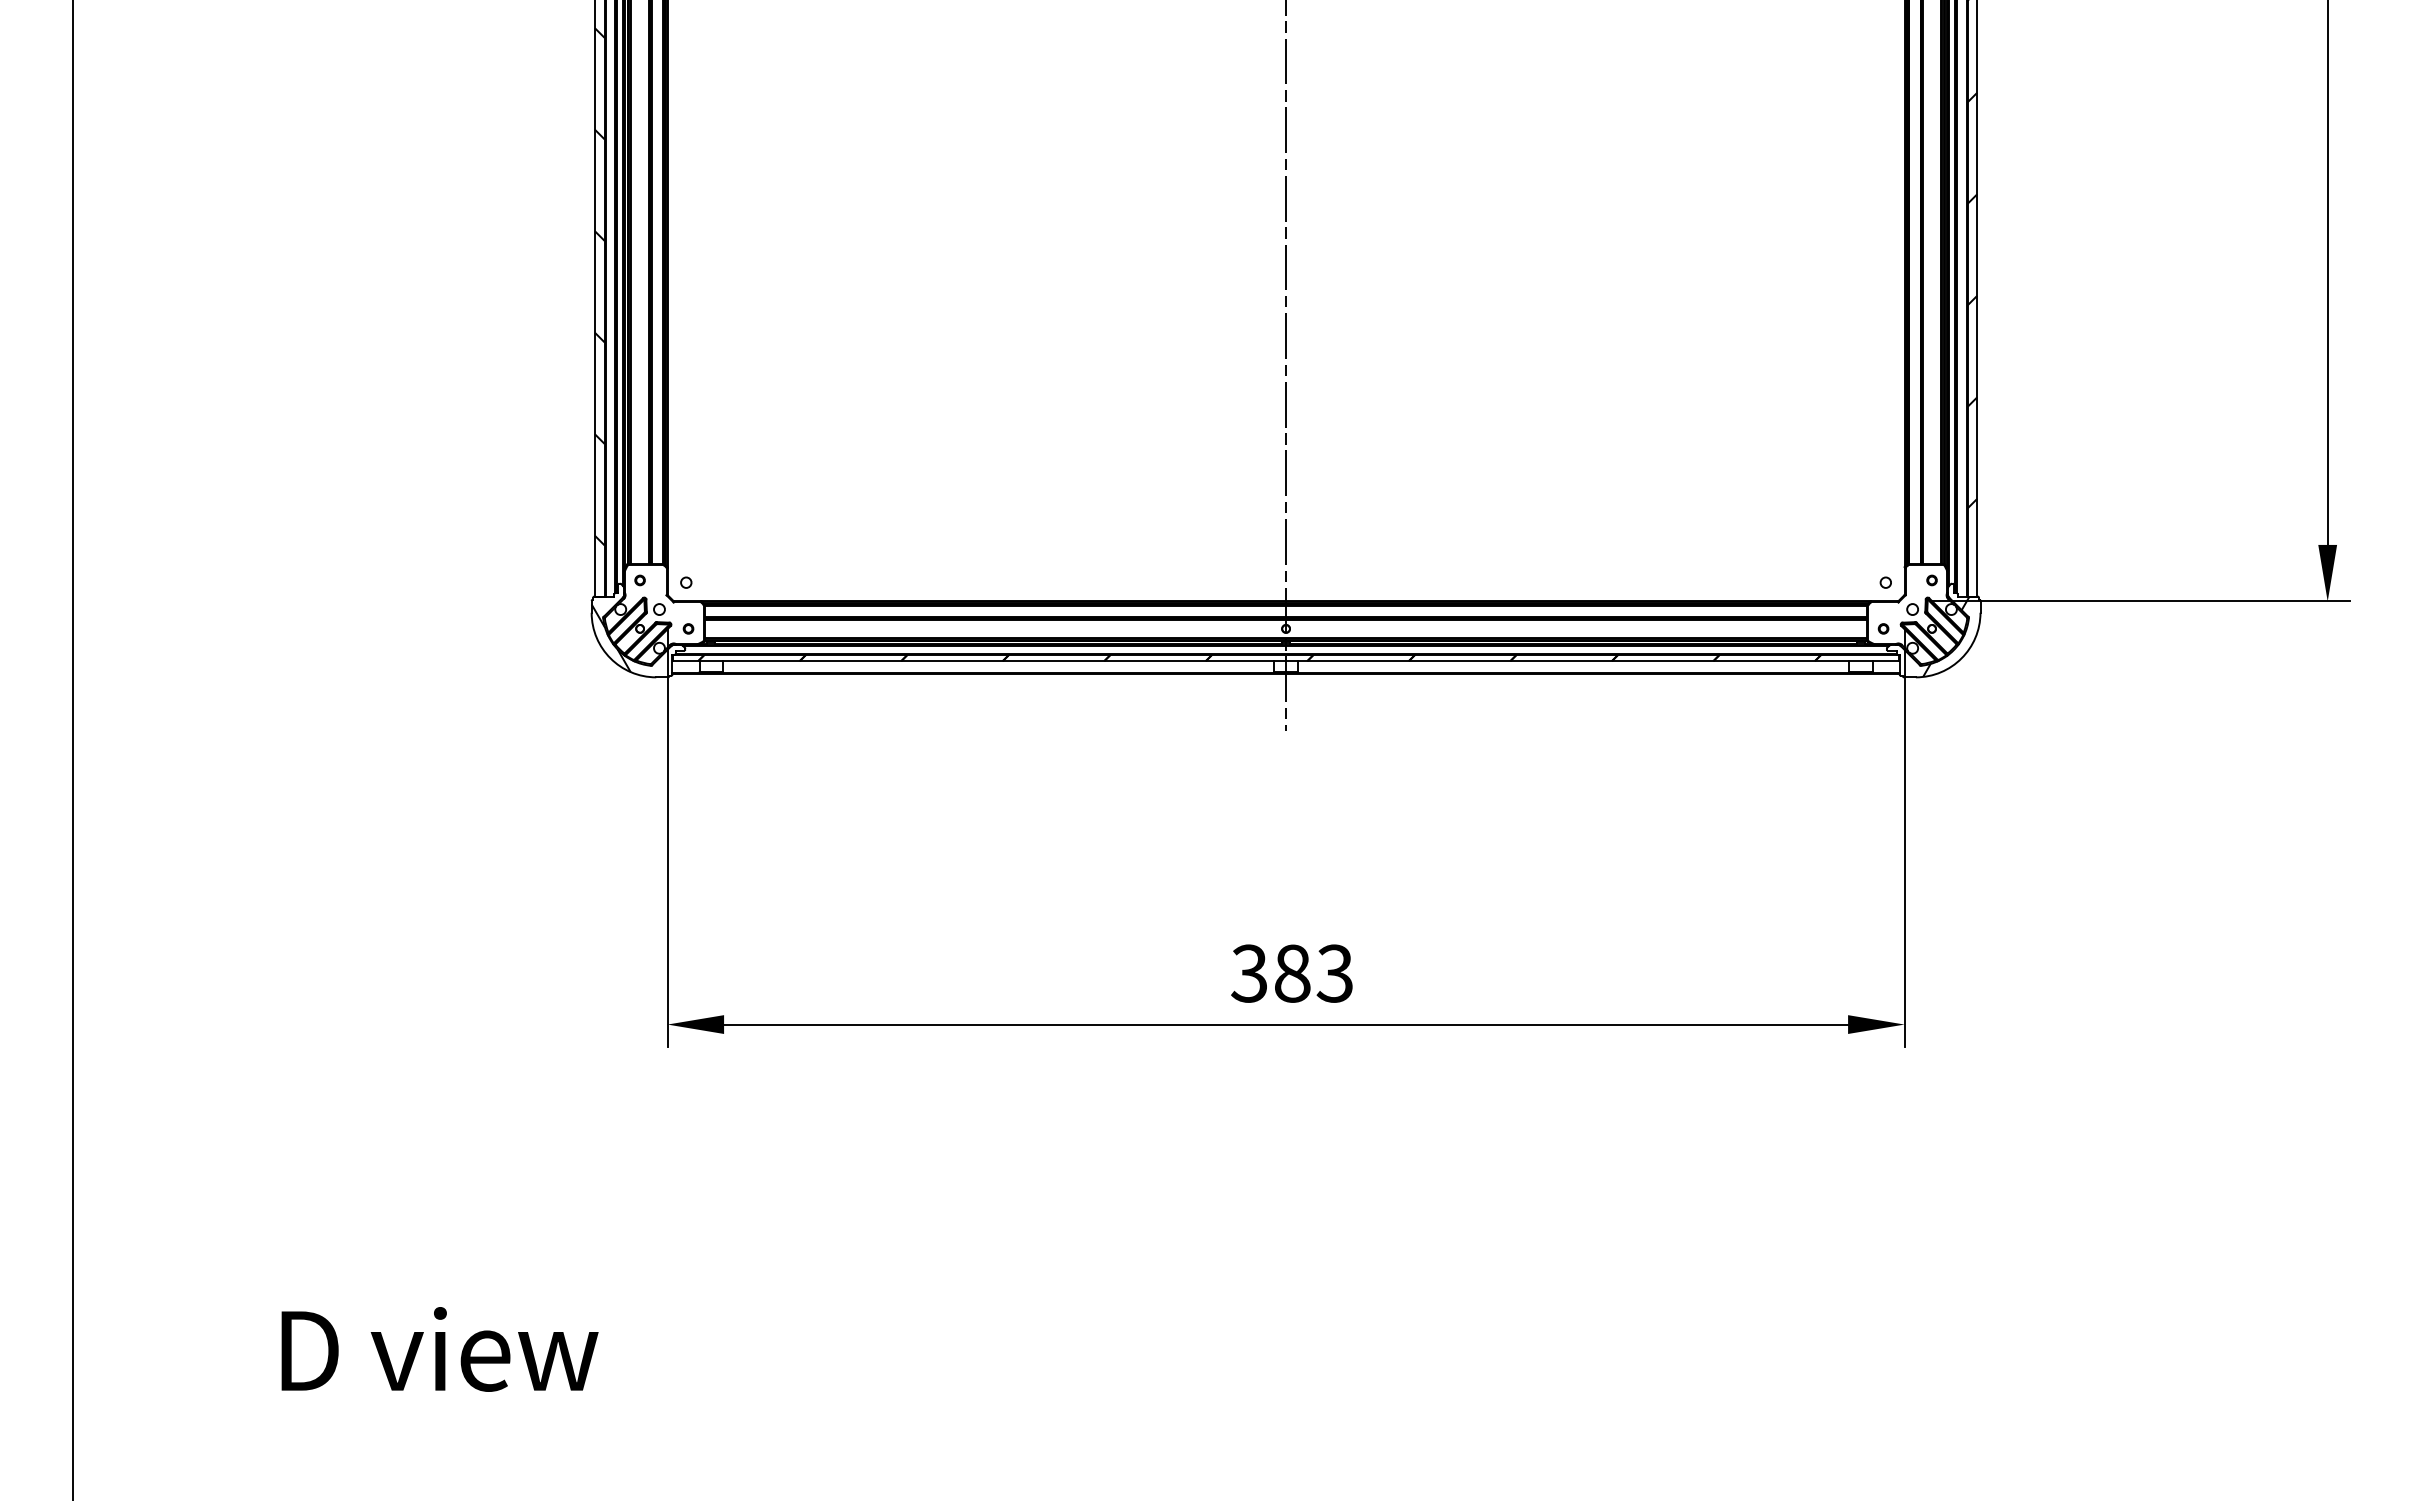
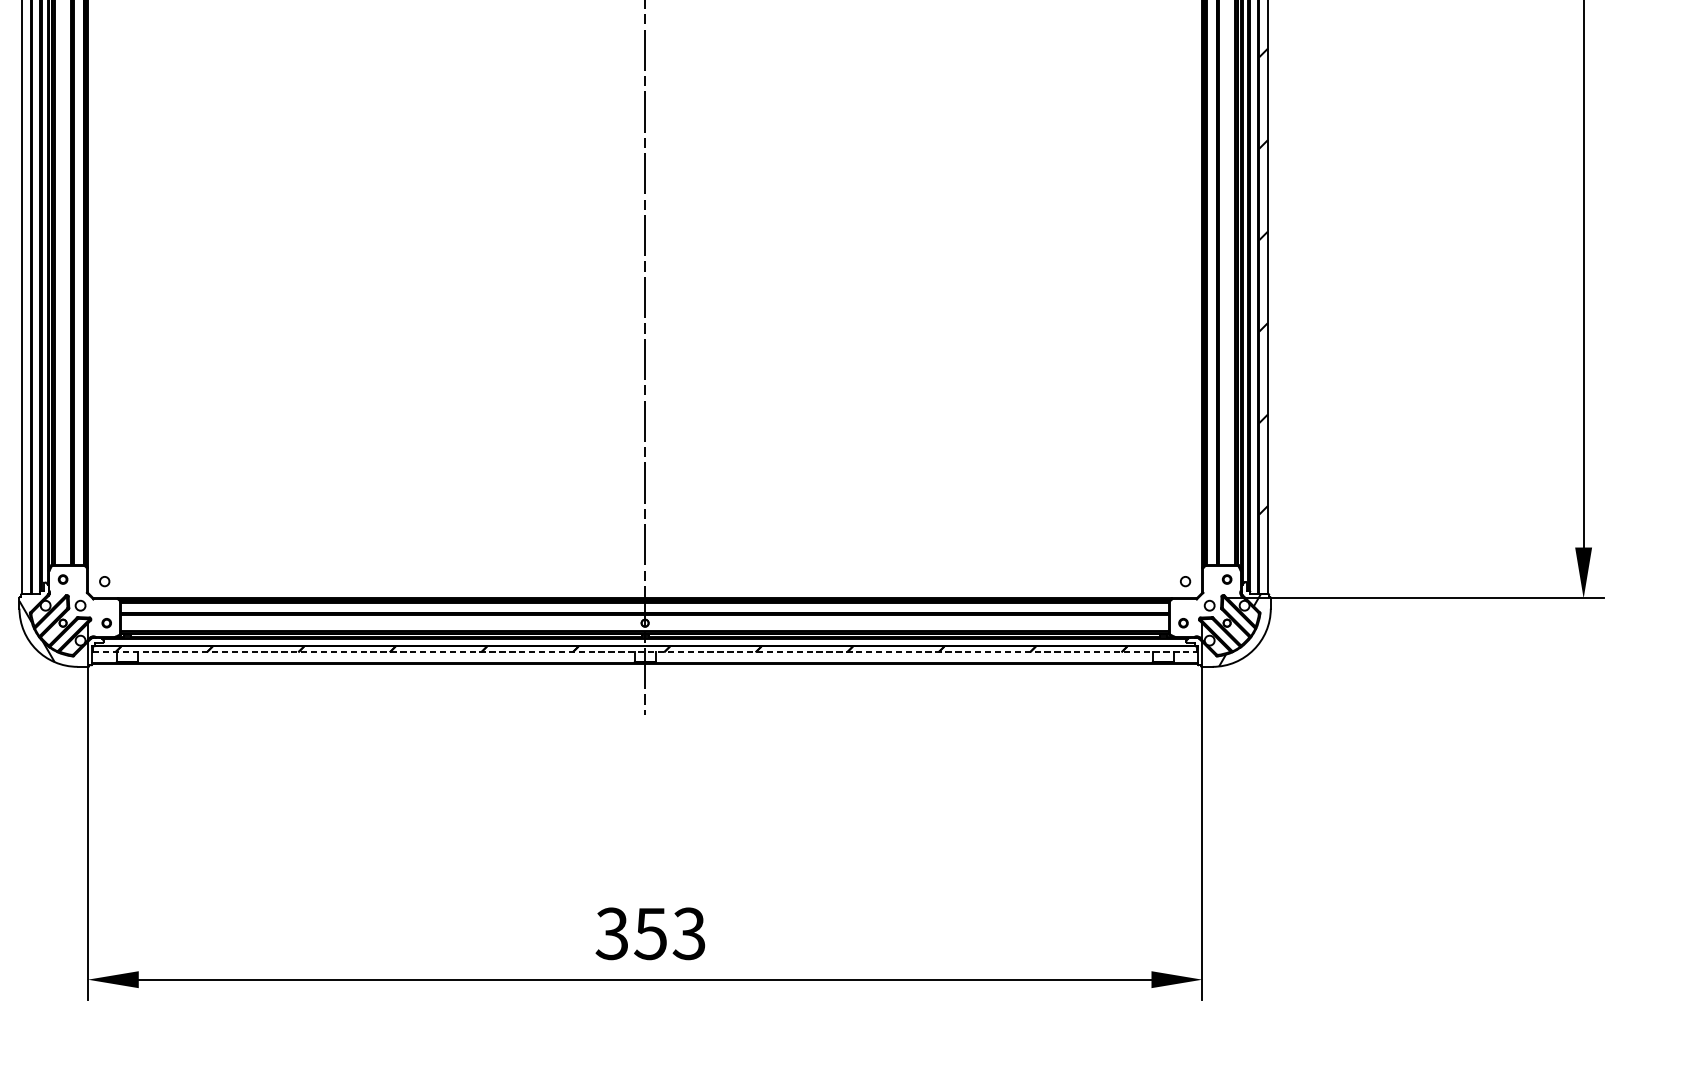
hatch: (599, 286) -> (26, 314), removed
line: (1286, 661) -> (645, 652), solid -> dashed
text: (1291, 973) -> (650, 933), 383 -> 353

